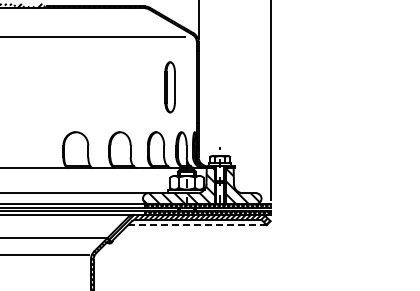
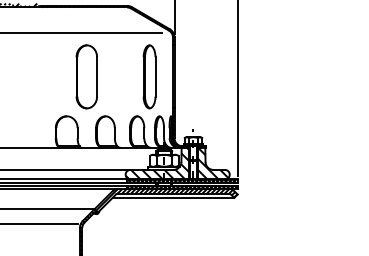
part: (98, 87) -> (86, 77), added
part: (169, 87) -> (148, 77), size x1.43
line: (196, 225) -> (172, 198), dashed -> solid

